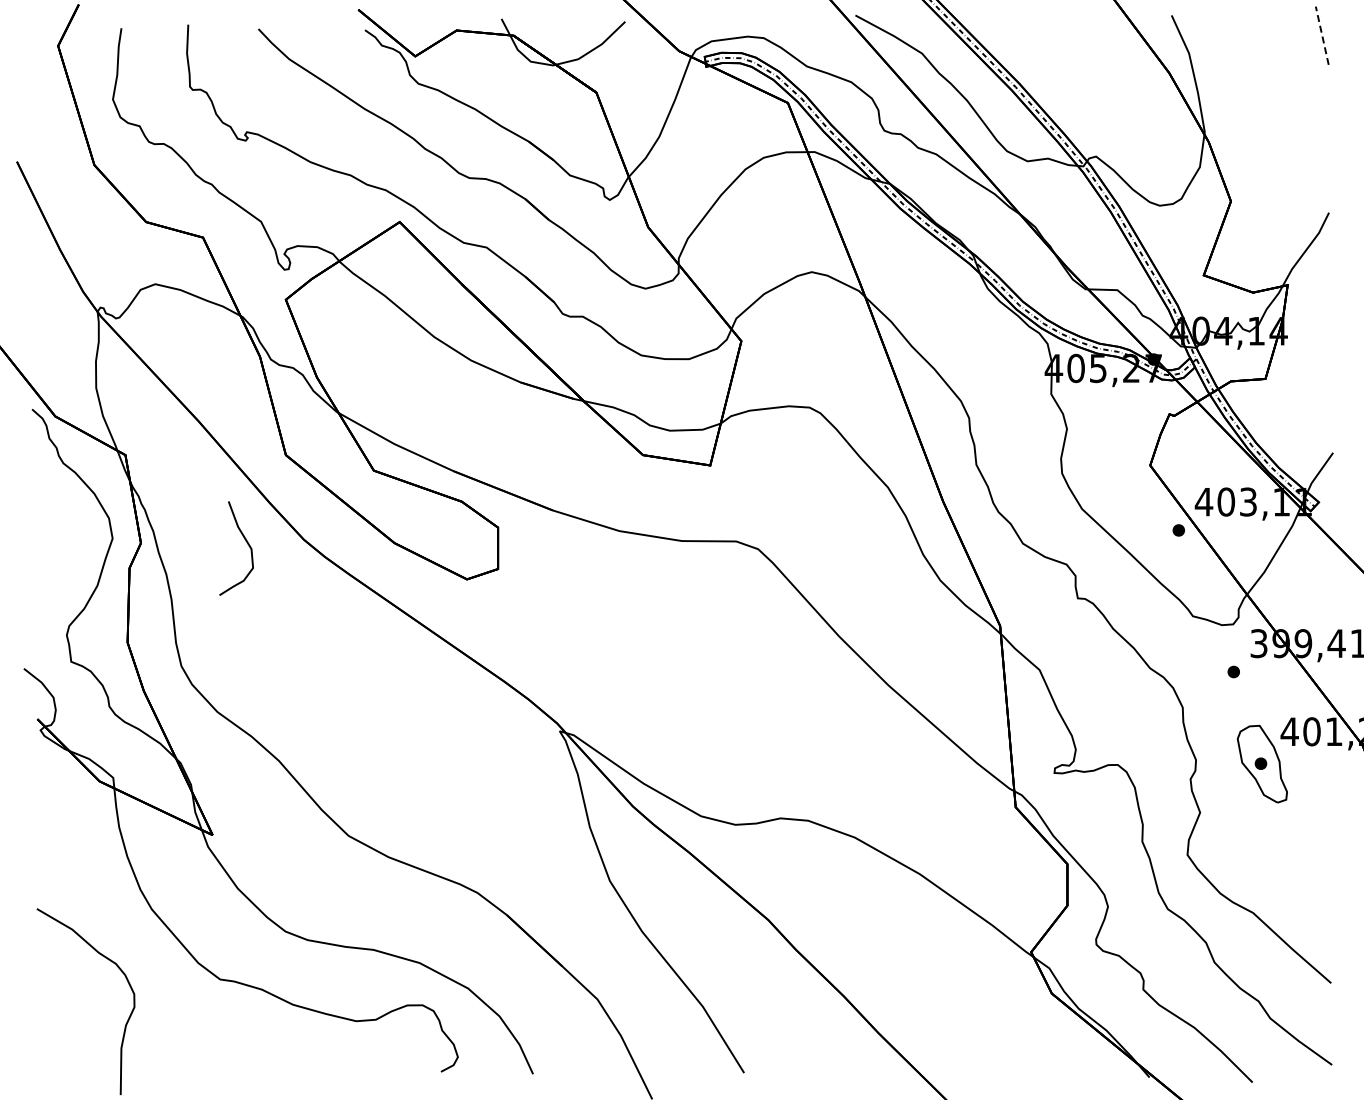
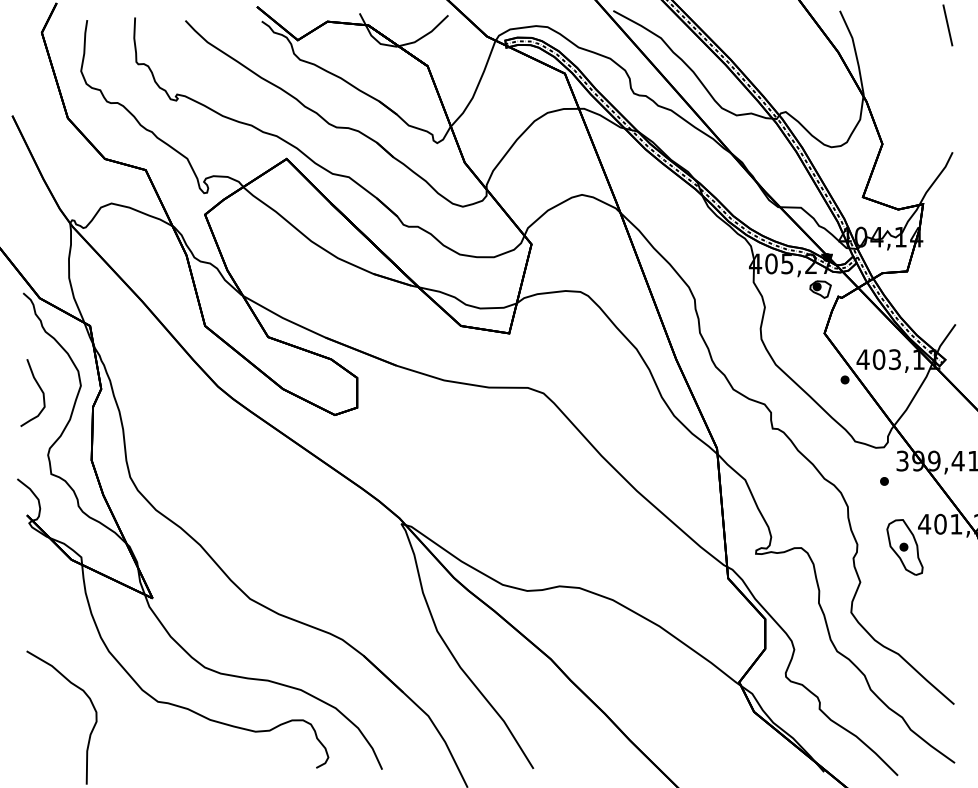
line: (1322, 35) -> (948, 25), dashed -> solid
part: (1144, 403) -> (820, 289), added
curve: (245, 541) -> (39, 387), moved

